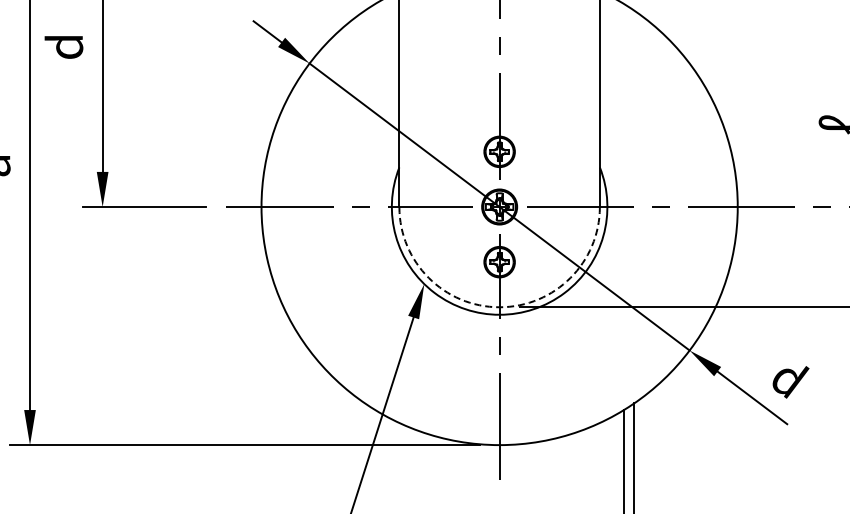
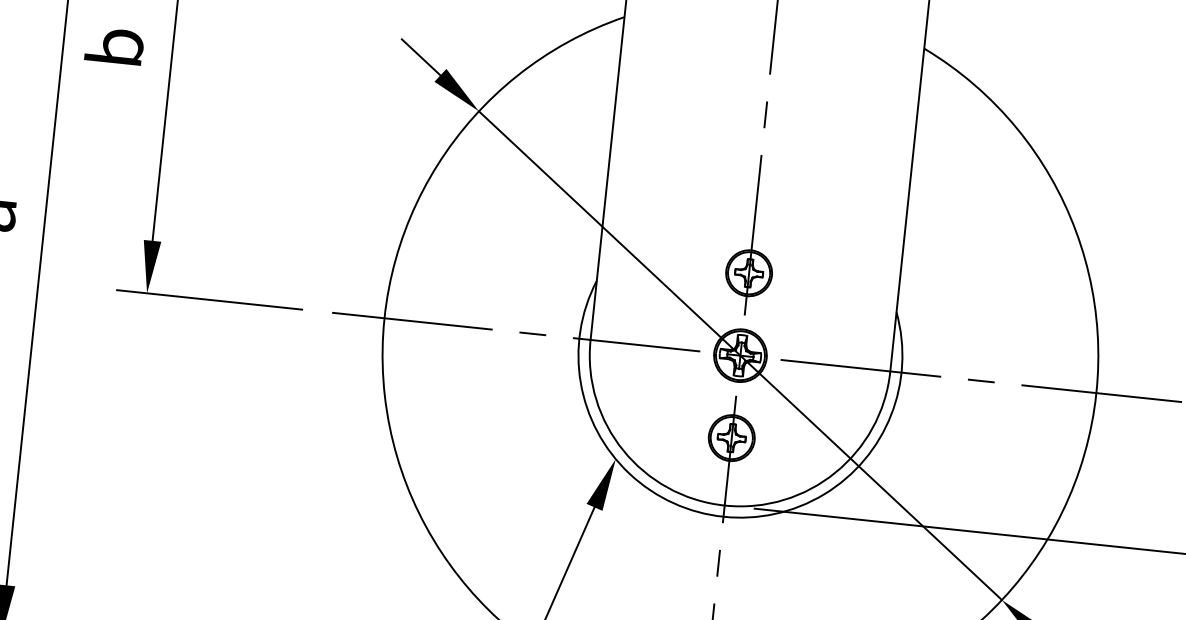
text: (63, 46) -> (113, 47), d -> b
arc: (499, 307) -> (724, 505), dashed -> solid

